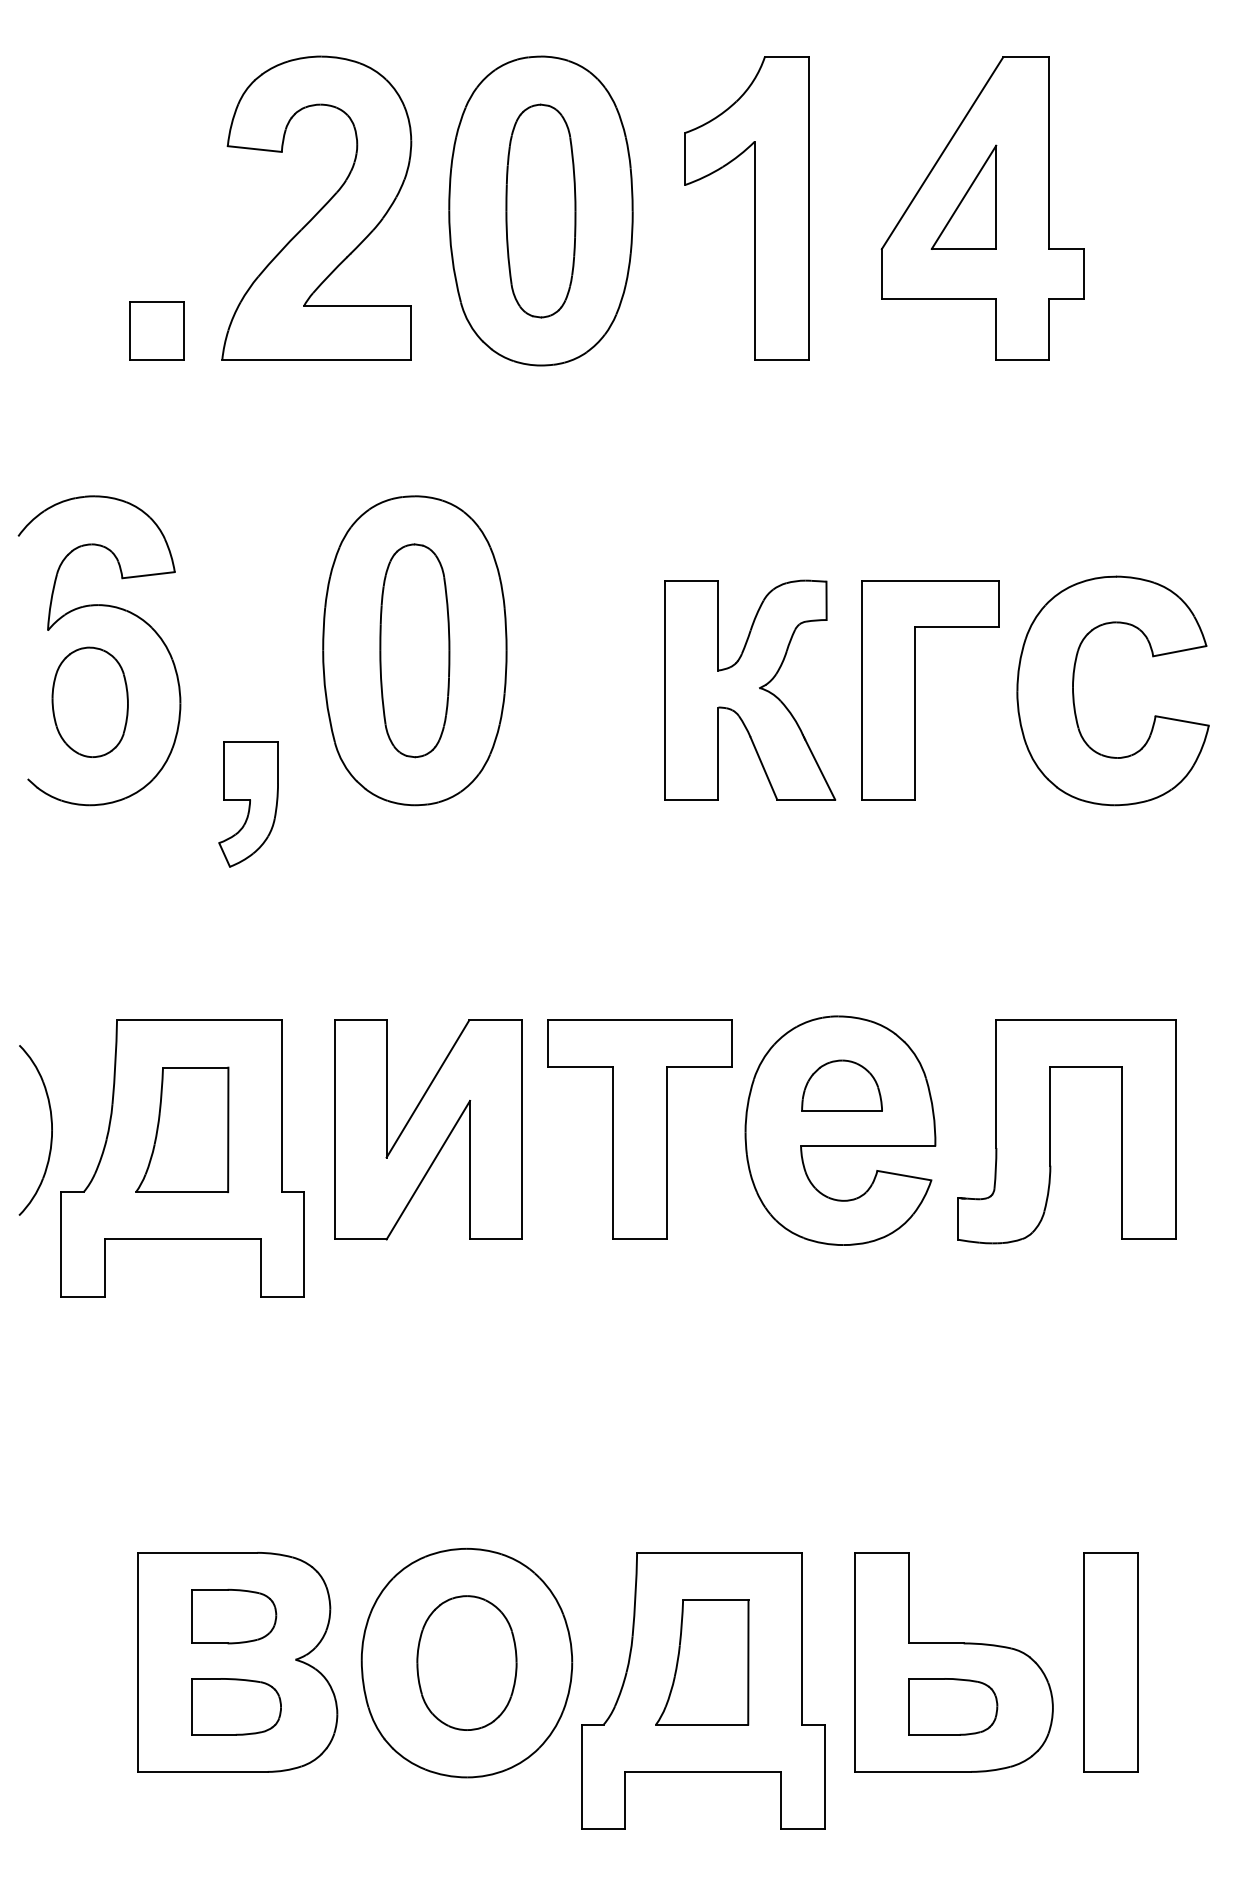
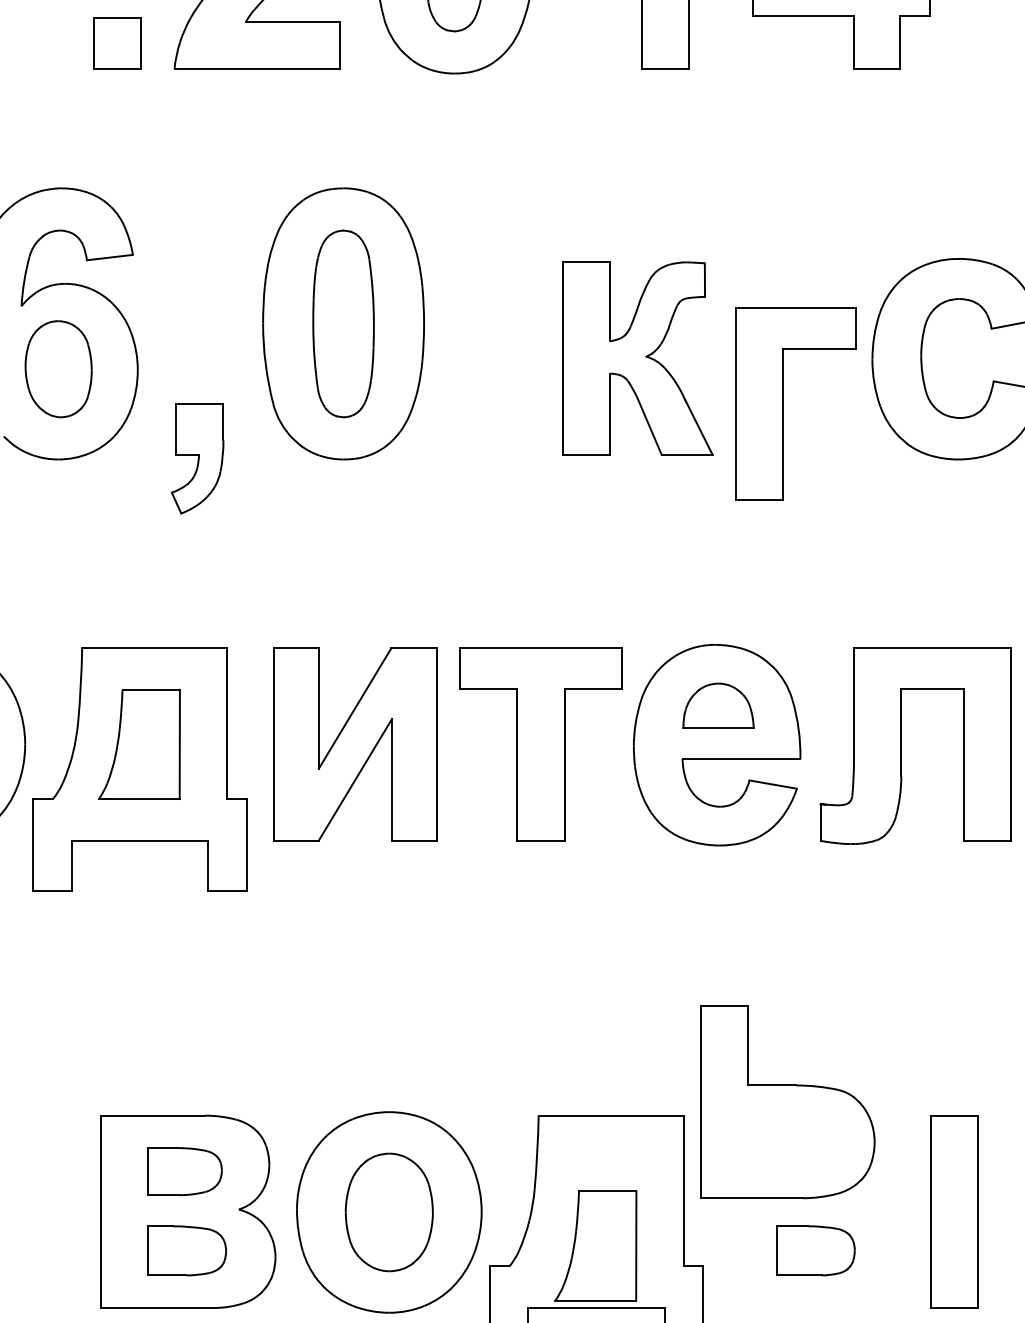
part: (915, 690) -> (782, 404), moved
part: (702, 1662) -> (596, 1246), moved
part: (953, 1662) -> (787, 1102), moved

